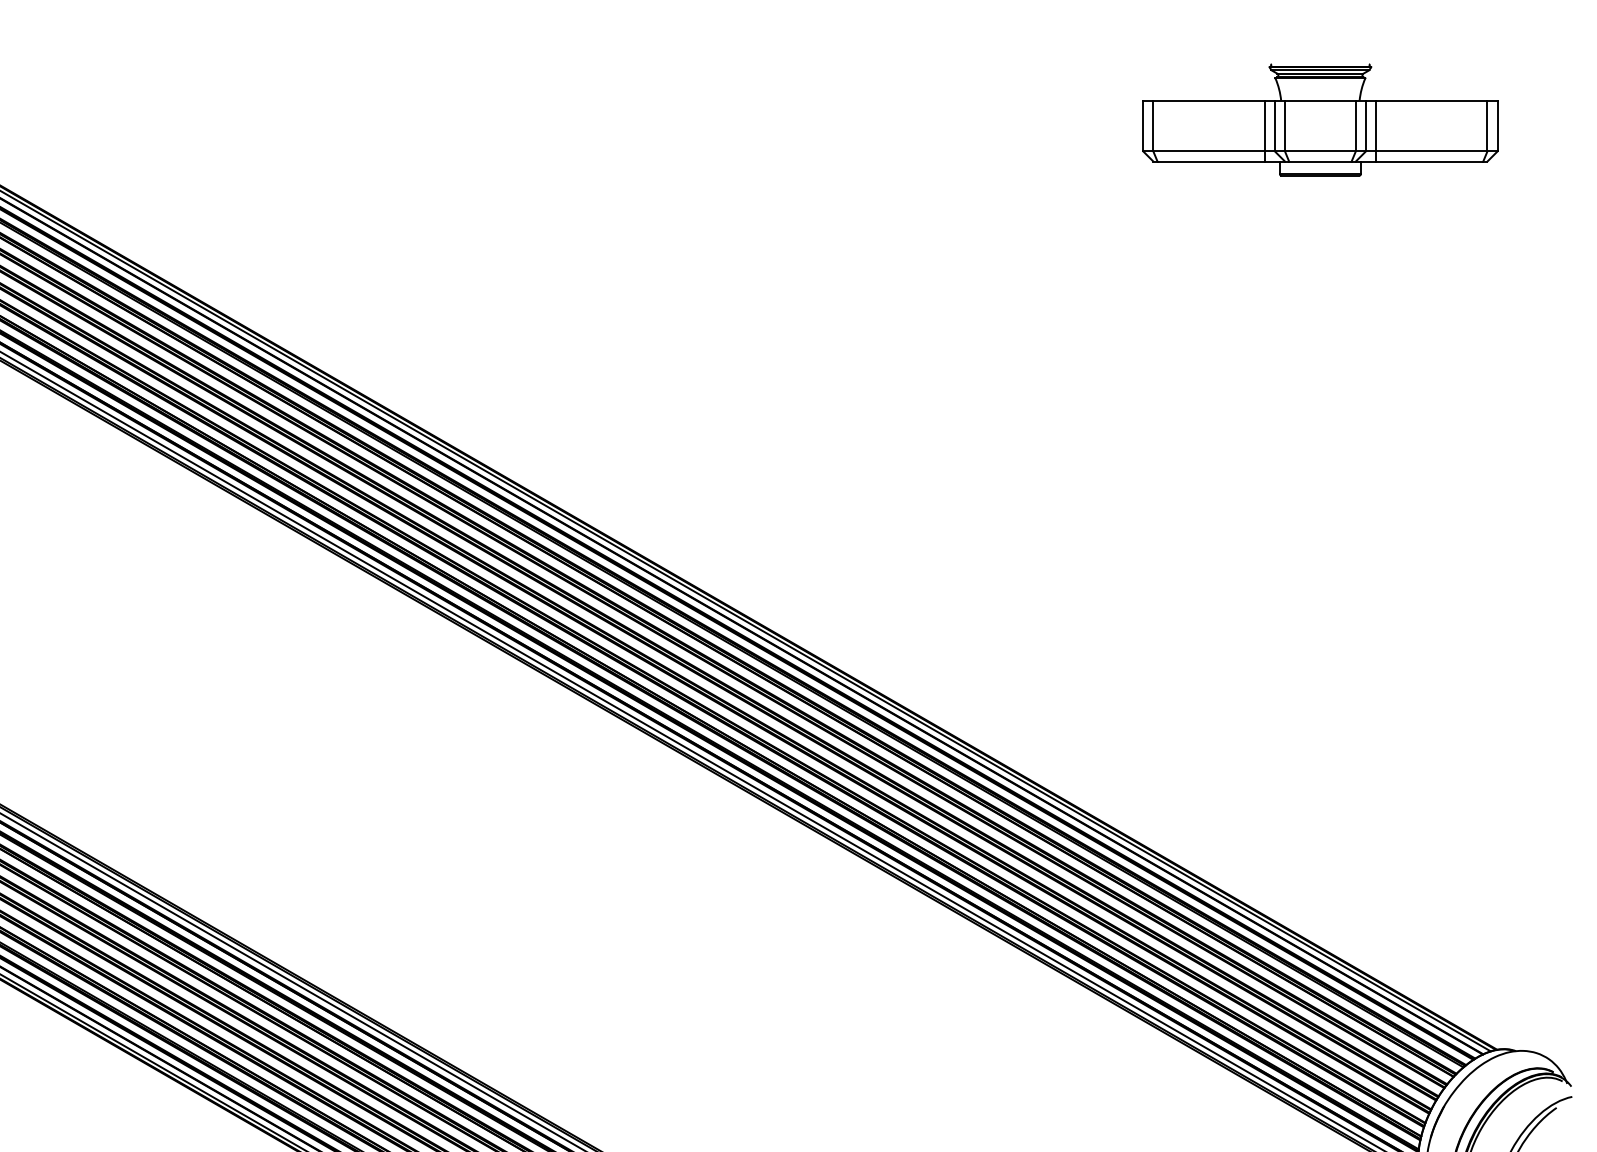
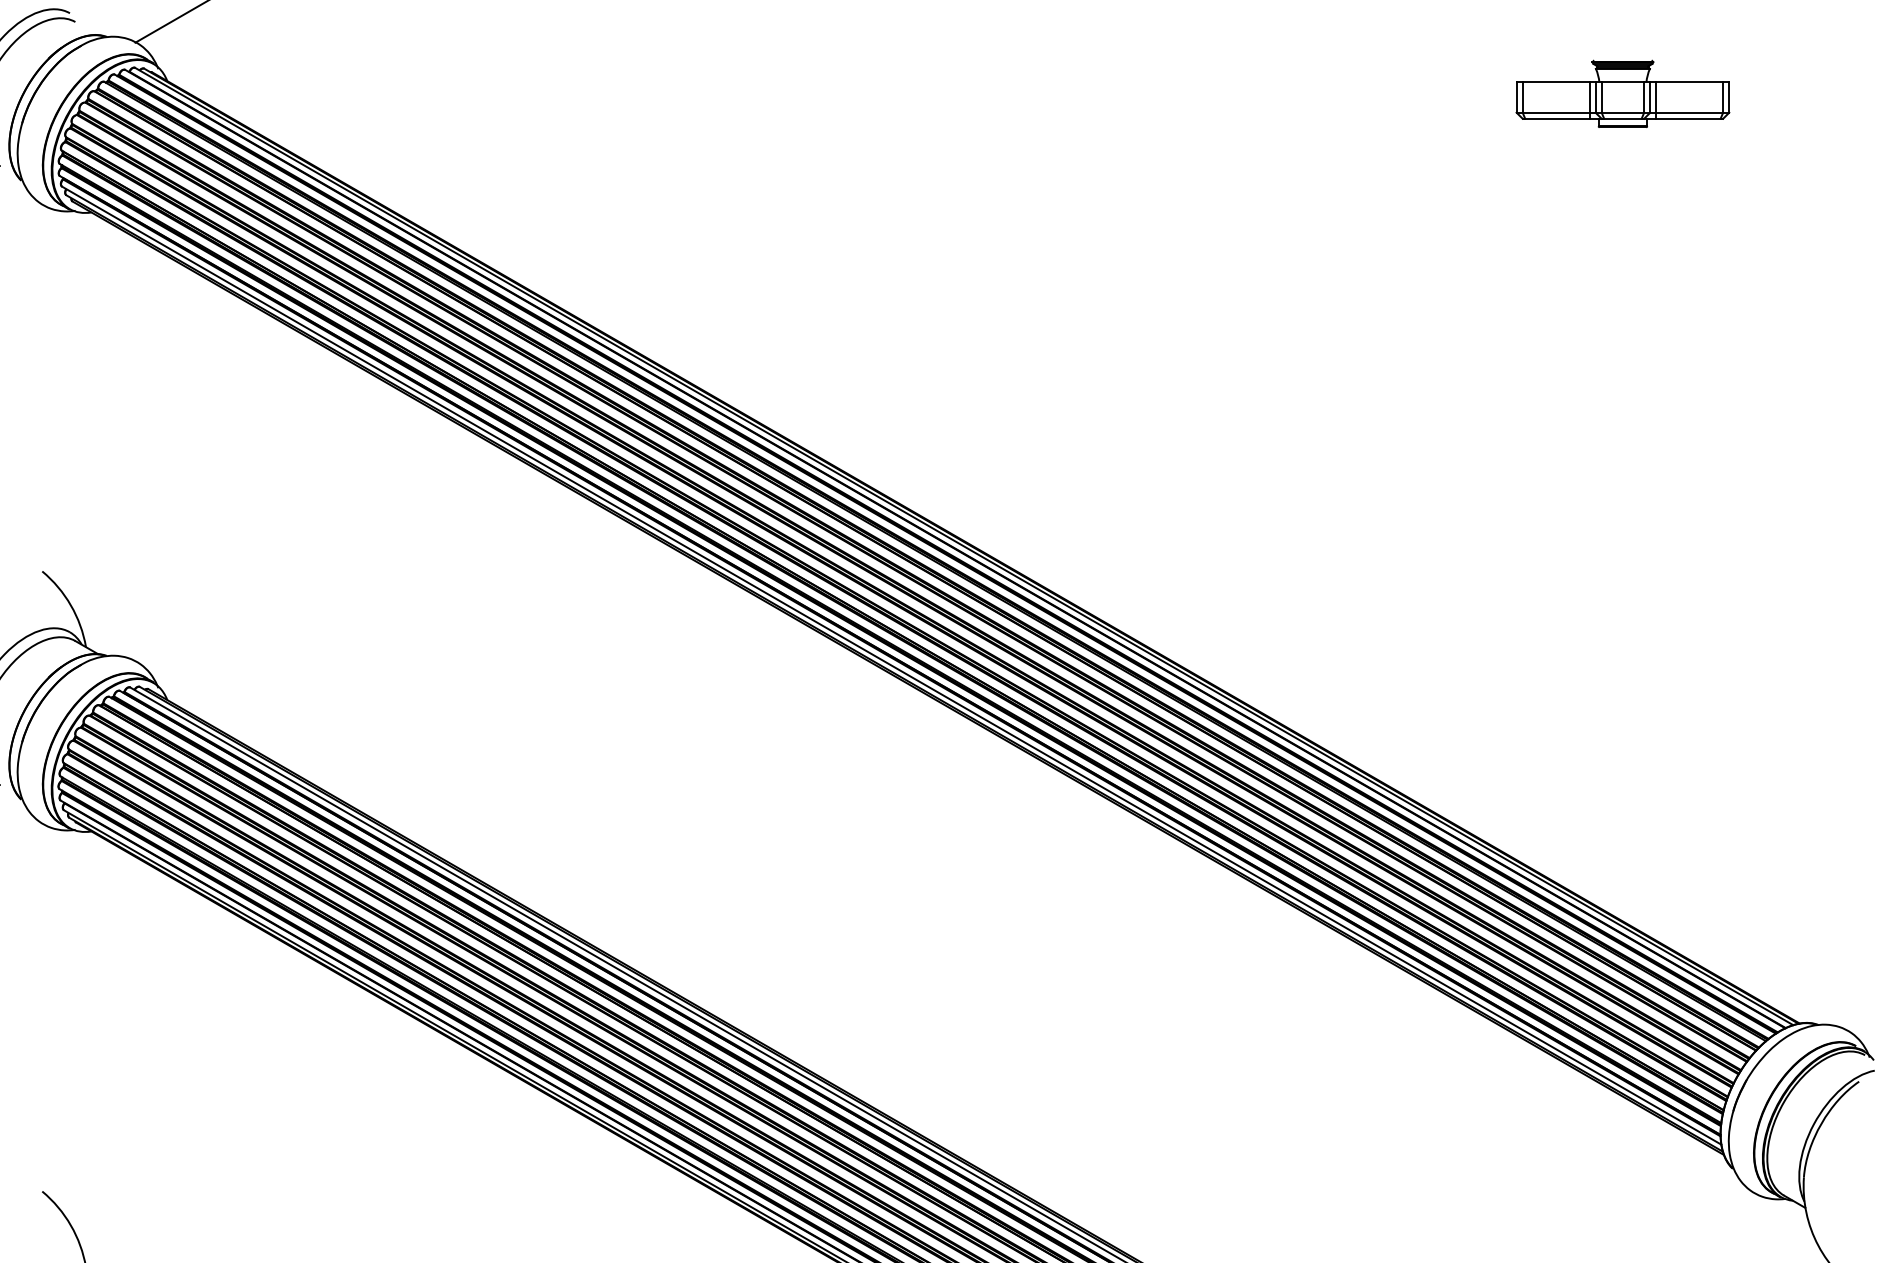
part: (1320, 119) -> (1622, 93), size x0.6

